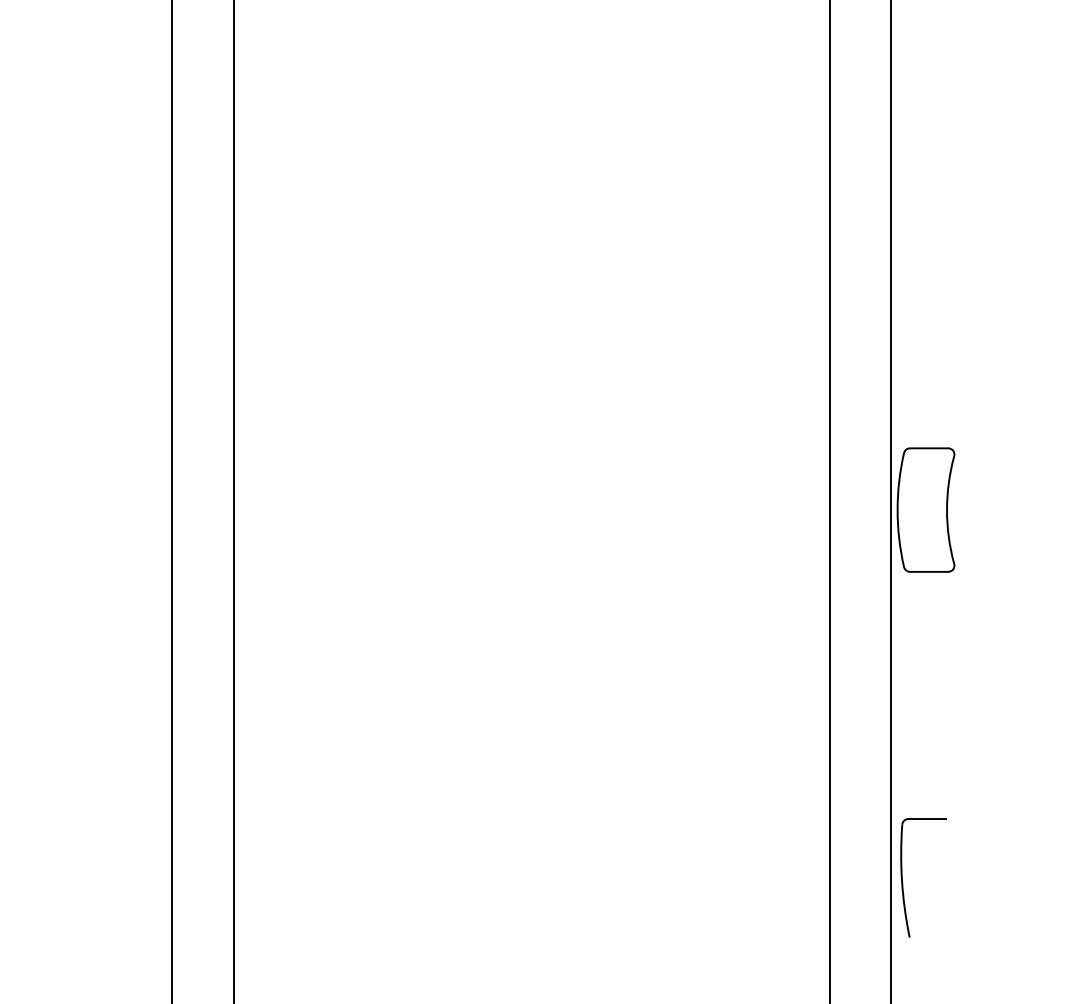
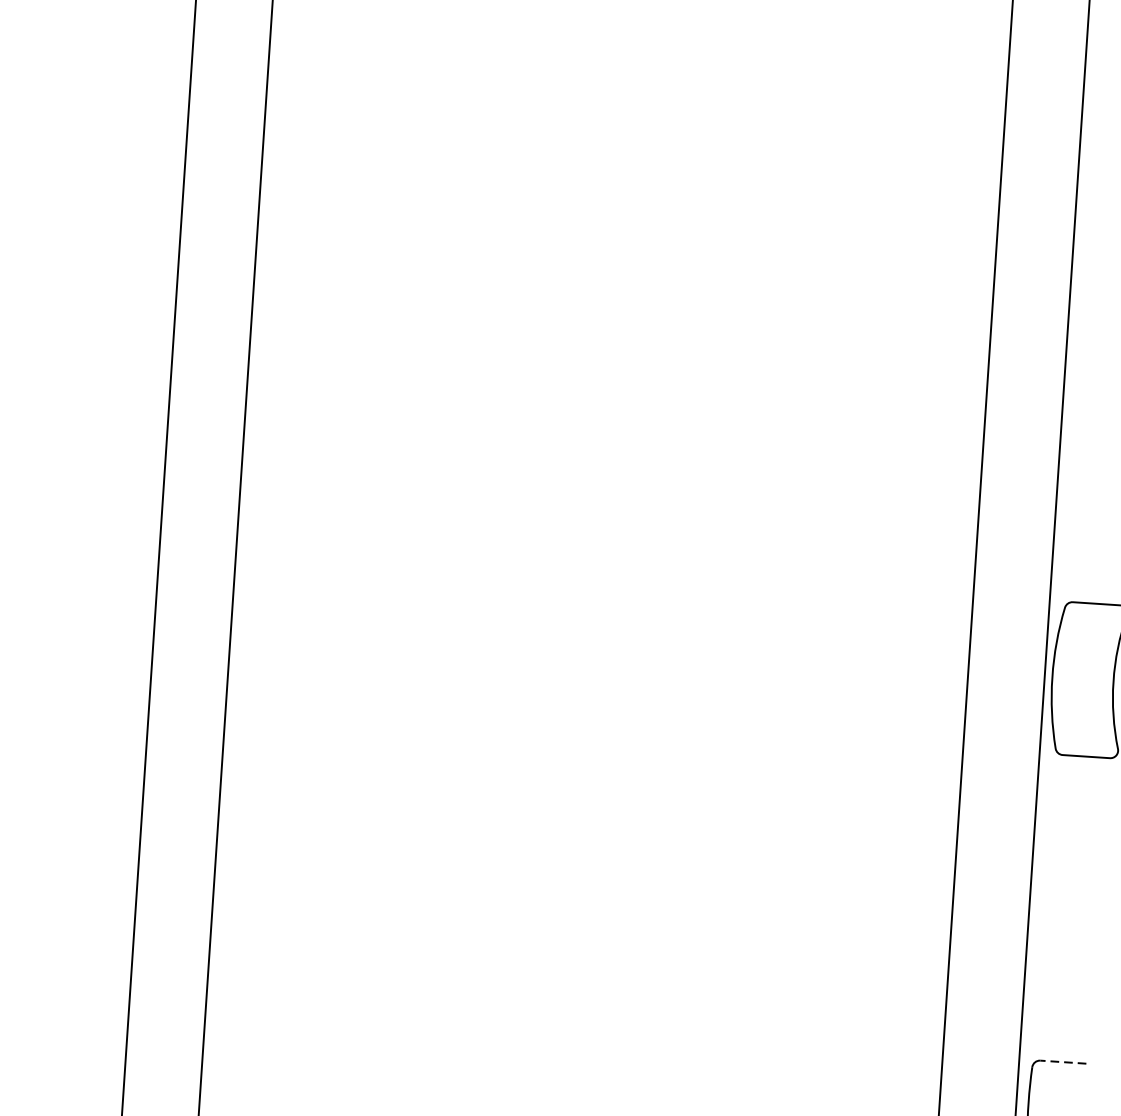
line: (927, 819) -> (1063, 1062), solid -> dashed

